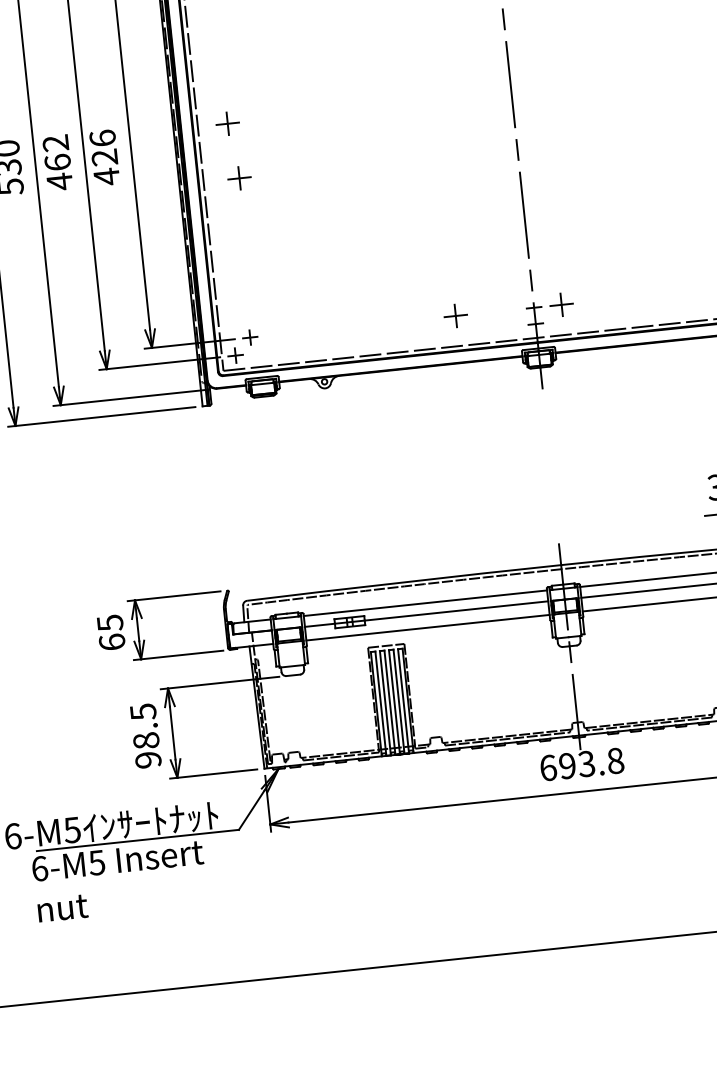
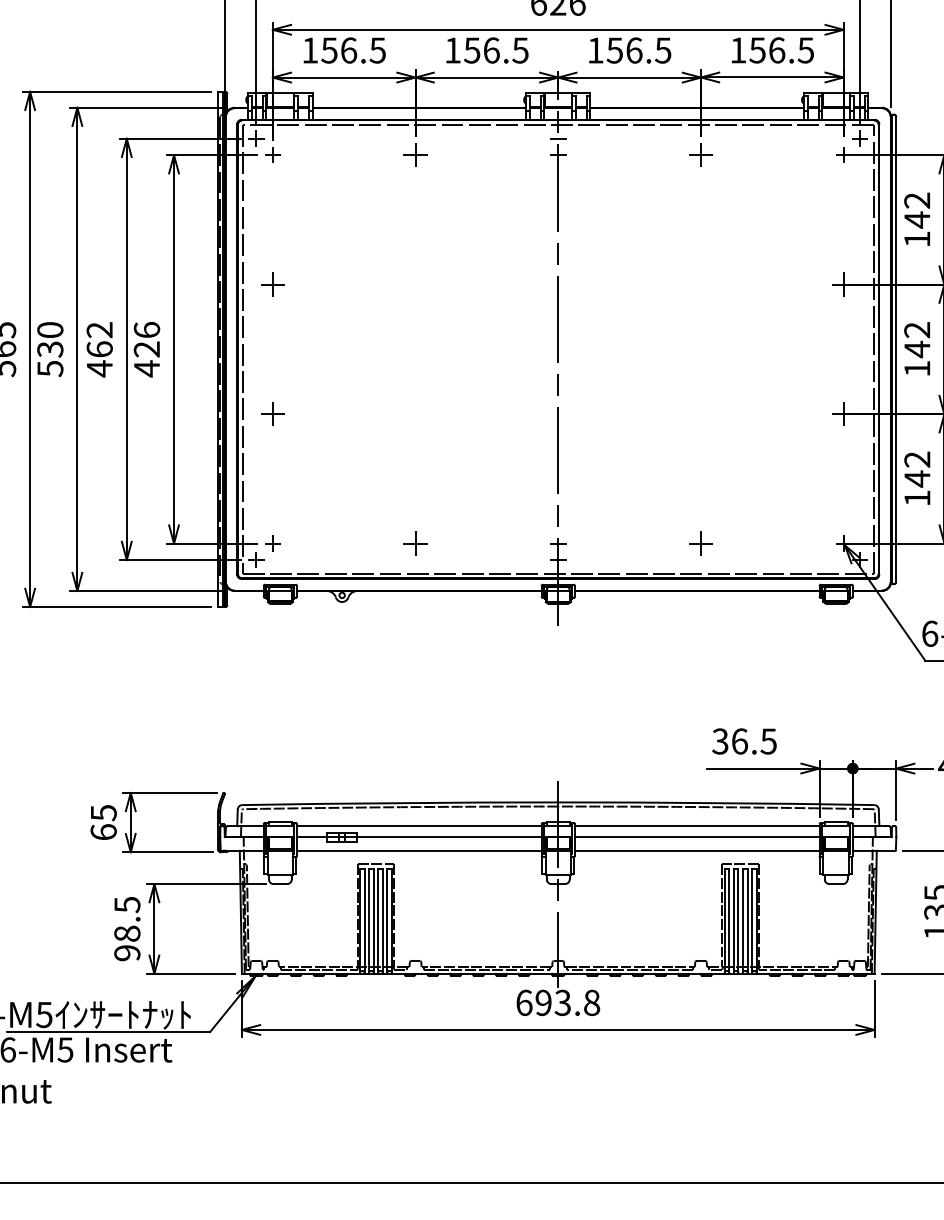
part: (227, 123) -> (272, 284), moved
part: (239, 177) -> (272, 413), moved
part: (561, 304) -> (700, 543), moved
part: (455, 315) -> (415, 543), moved

